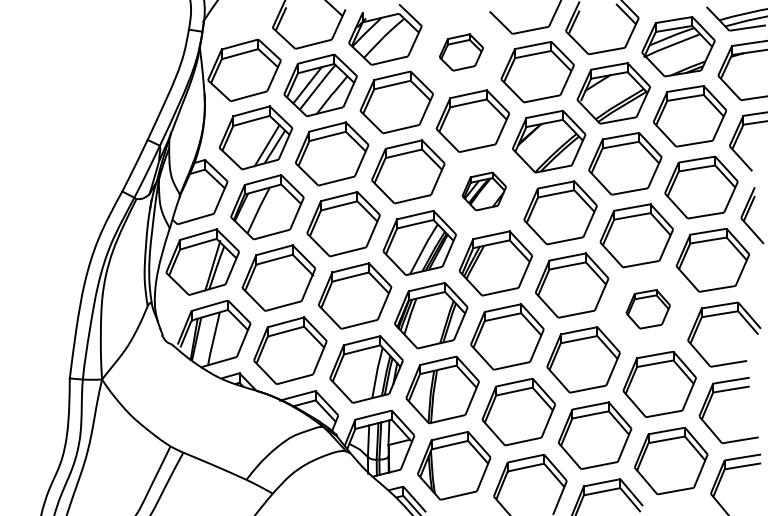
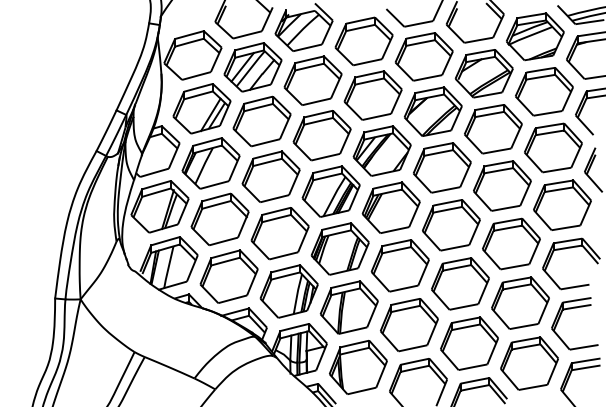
part: (460, 52) -> (363, 41), size x1.67
part: (483, 190) -> (381, 150), size x1.67
part: (648, 308) -> (511, 243), size x1.67

